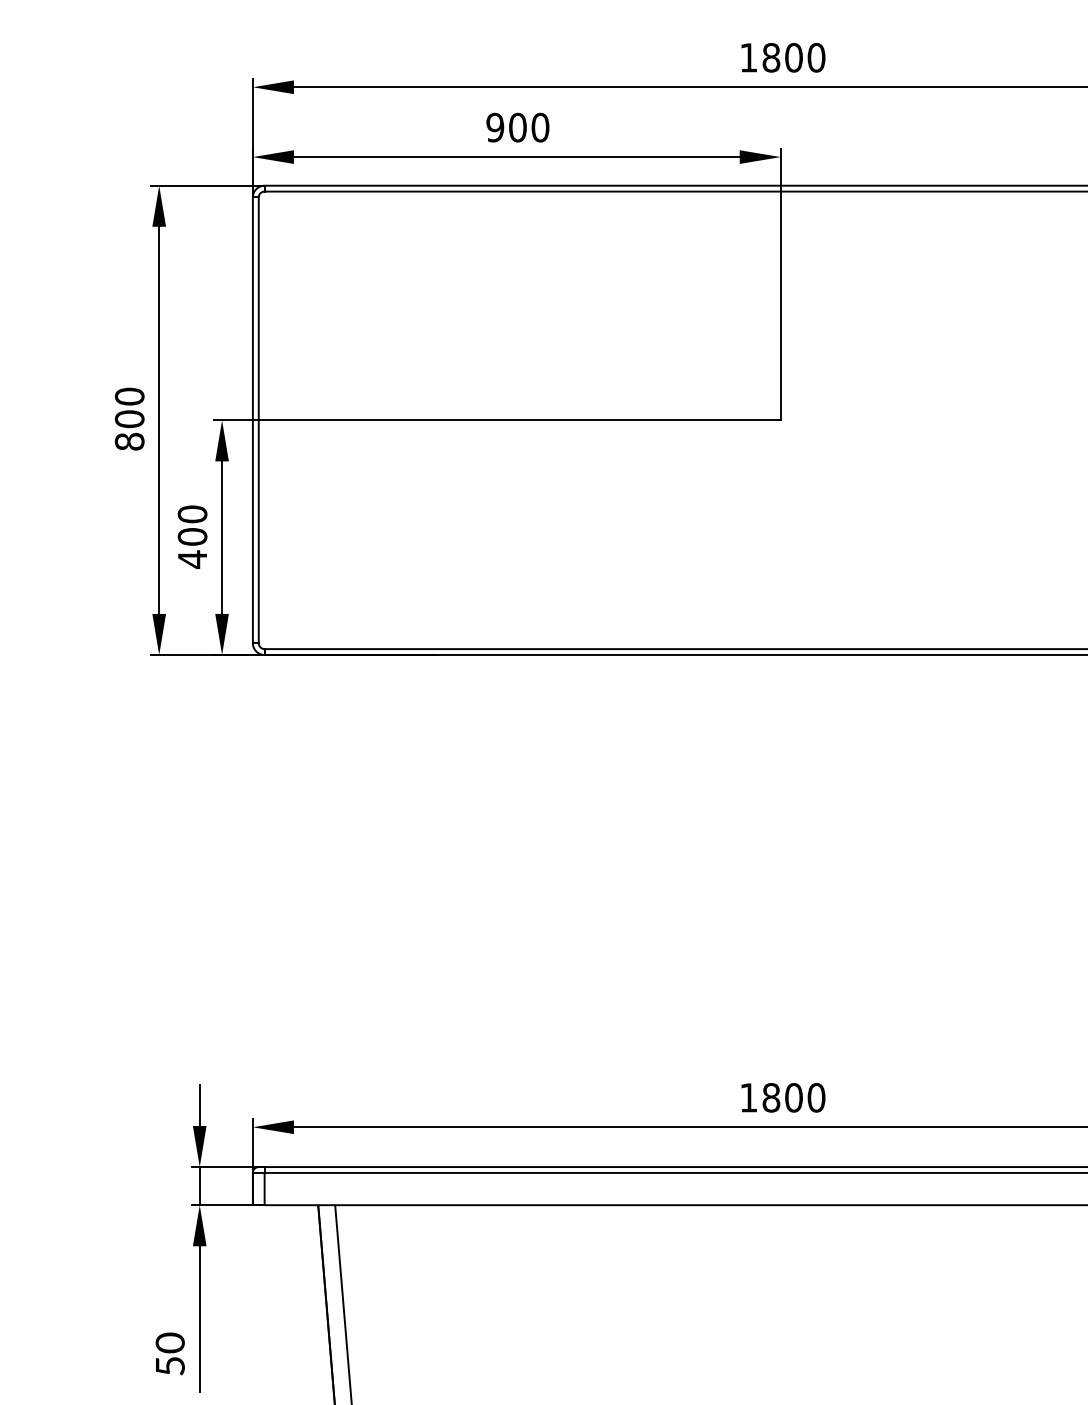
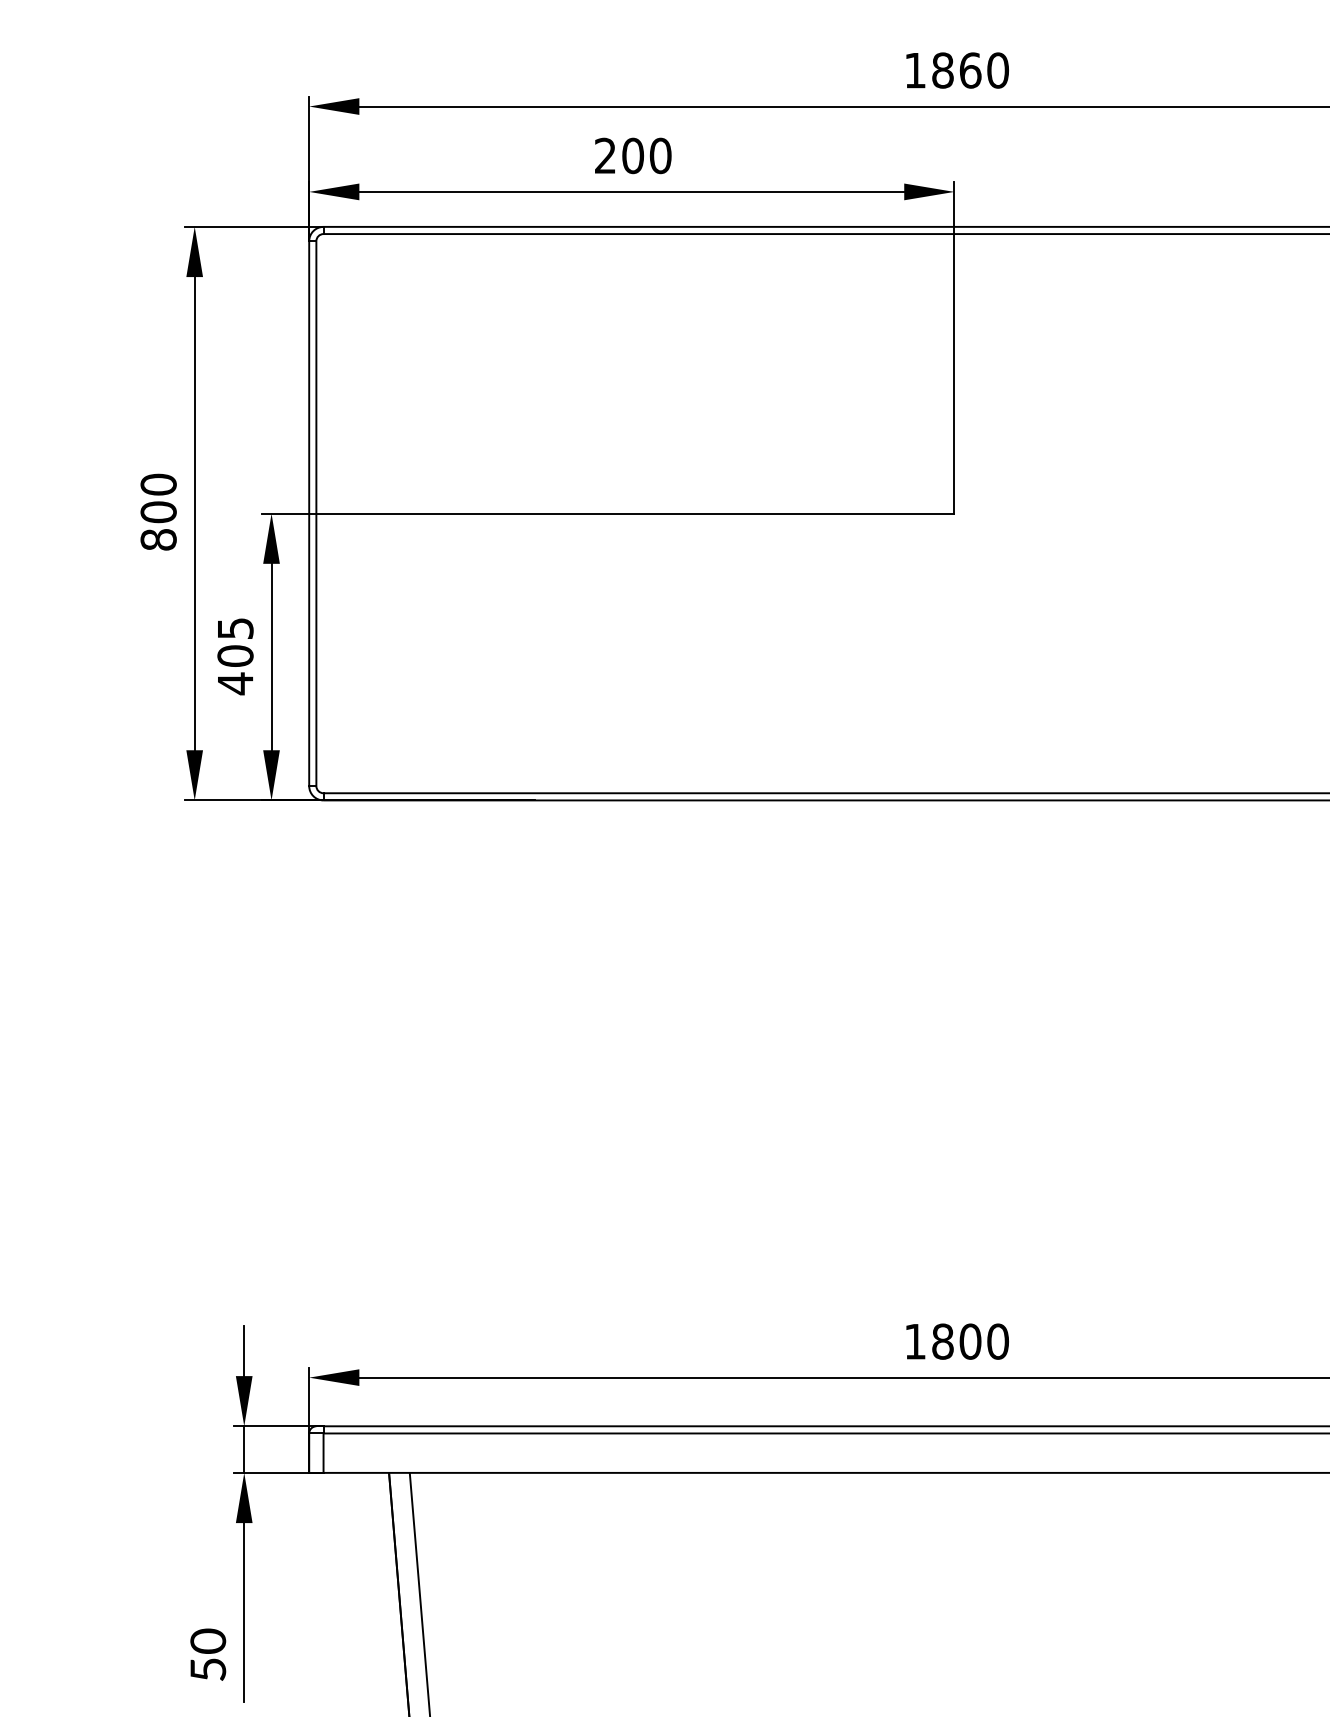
text: (793, 57) -> (969, 70), 1800 -> 1860
text: (495, 127) -> (605, 155), 900 -> 200
text: (192, 514) -> (235, 628), 400 -> 405

